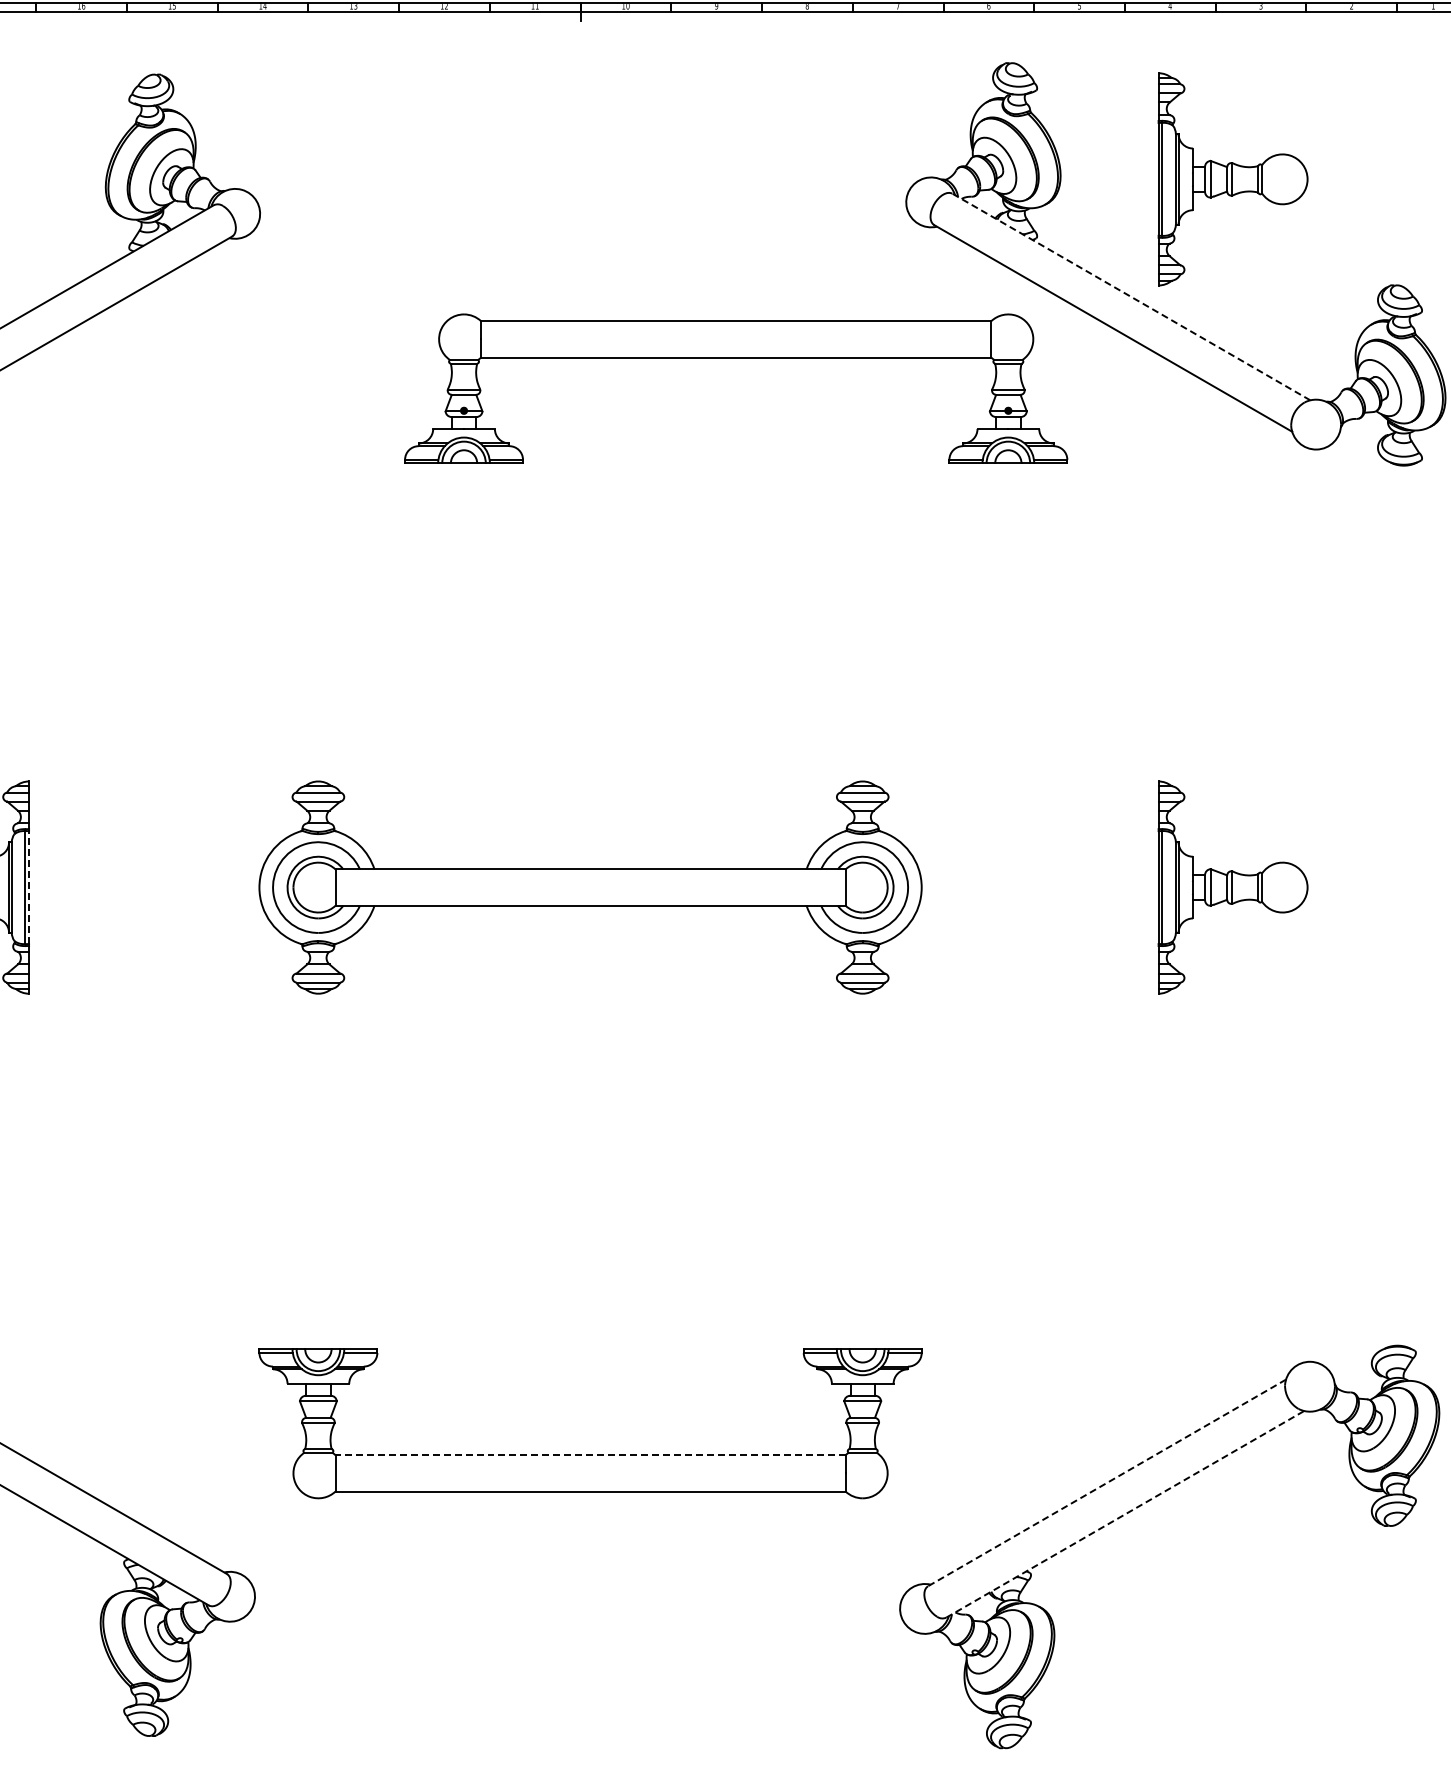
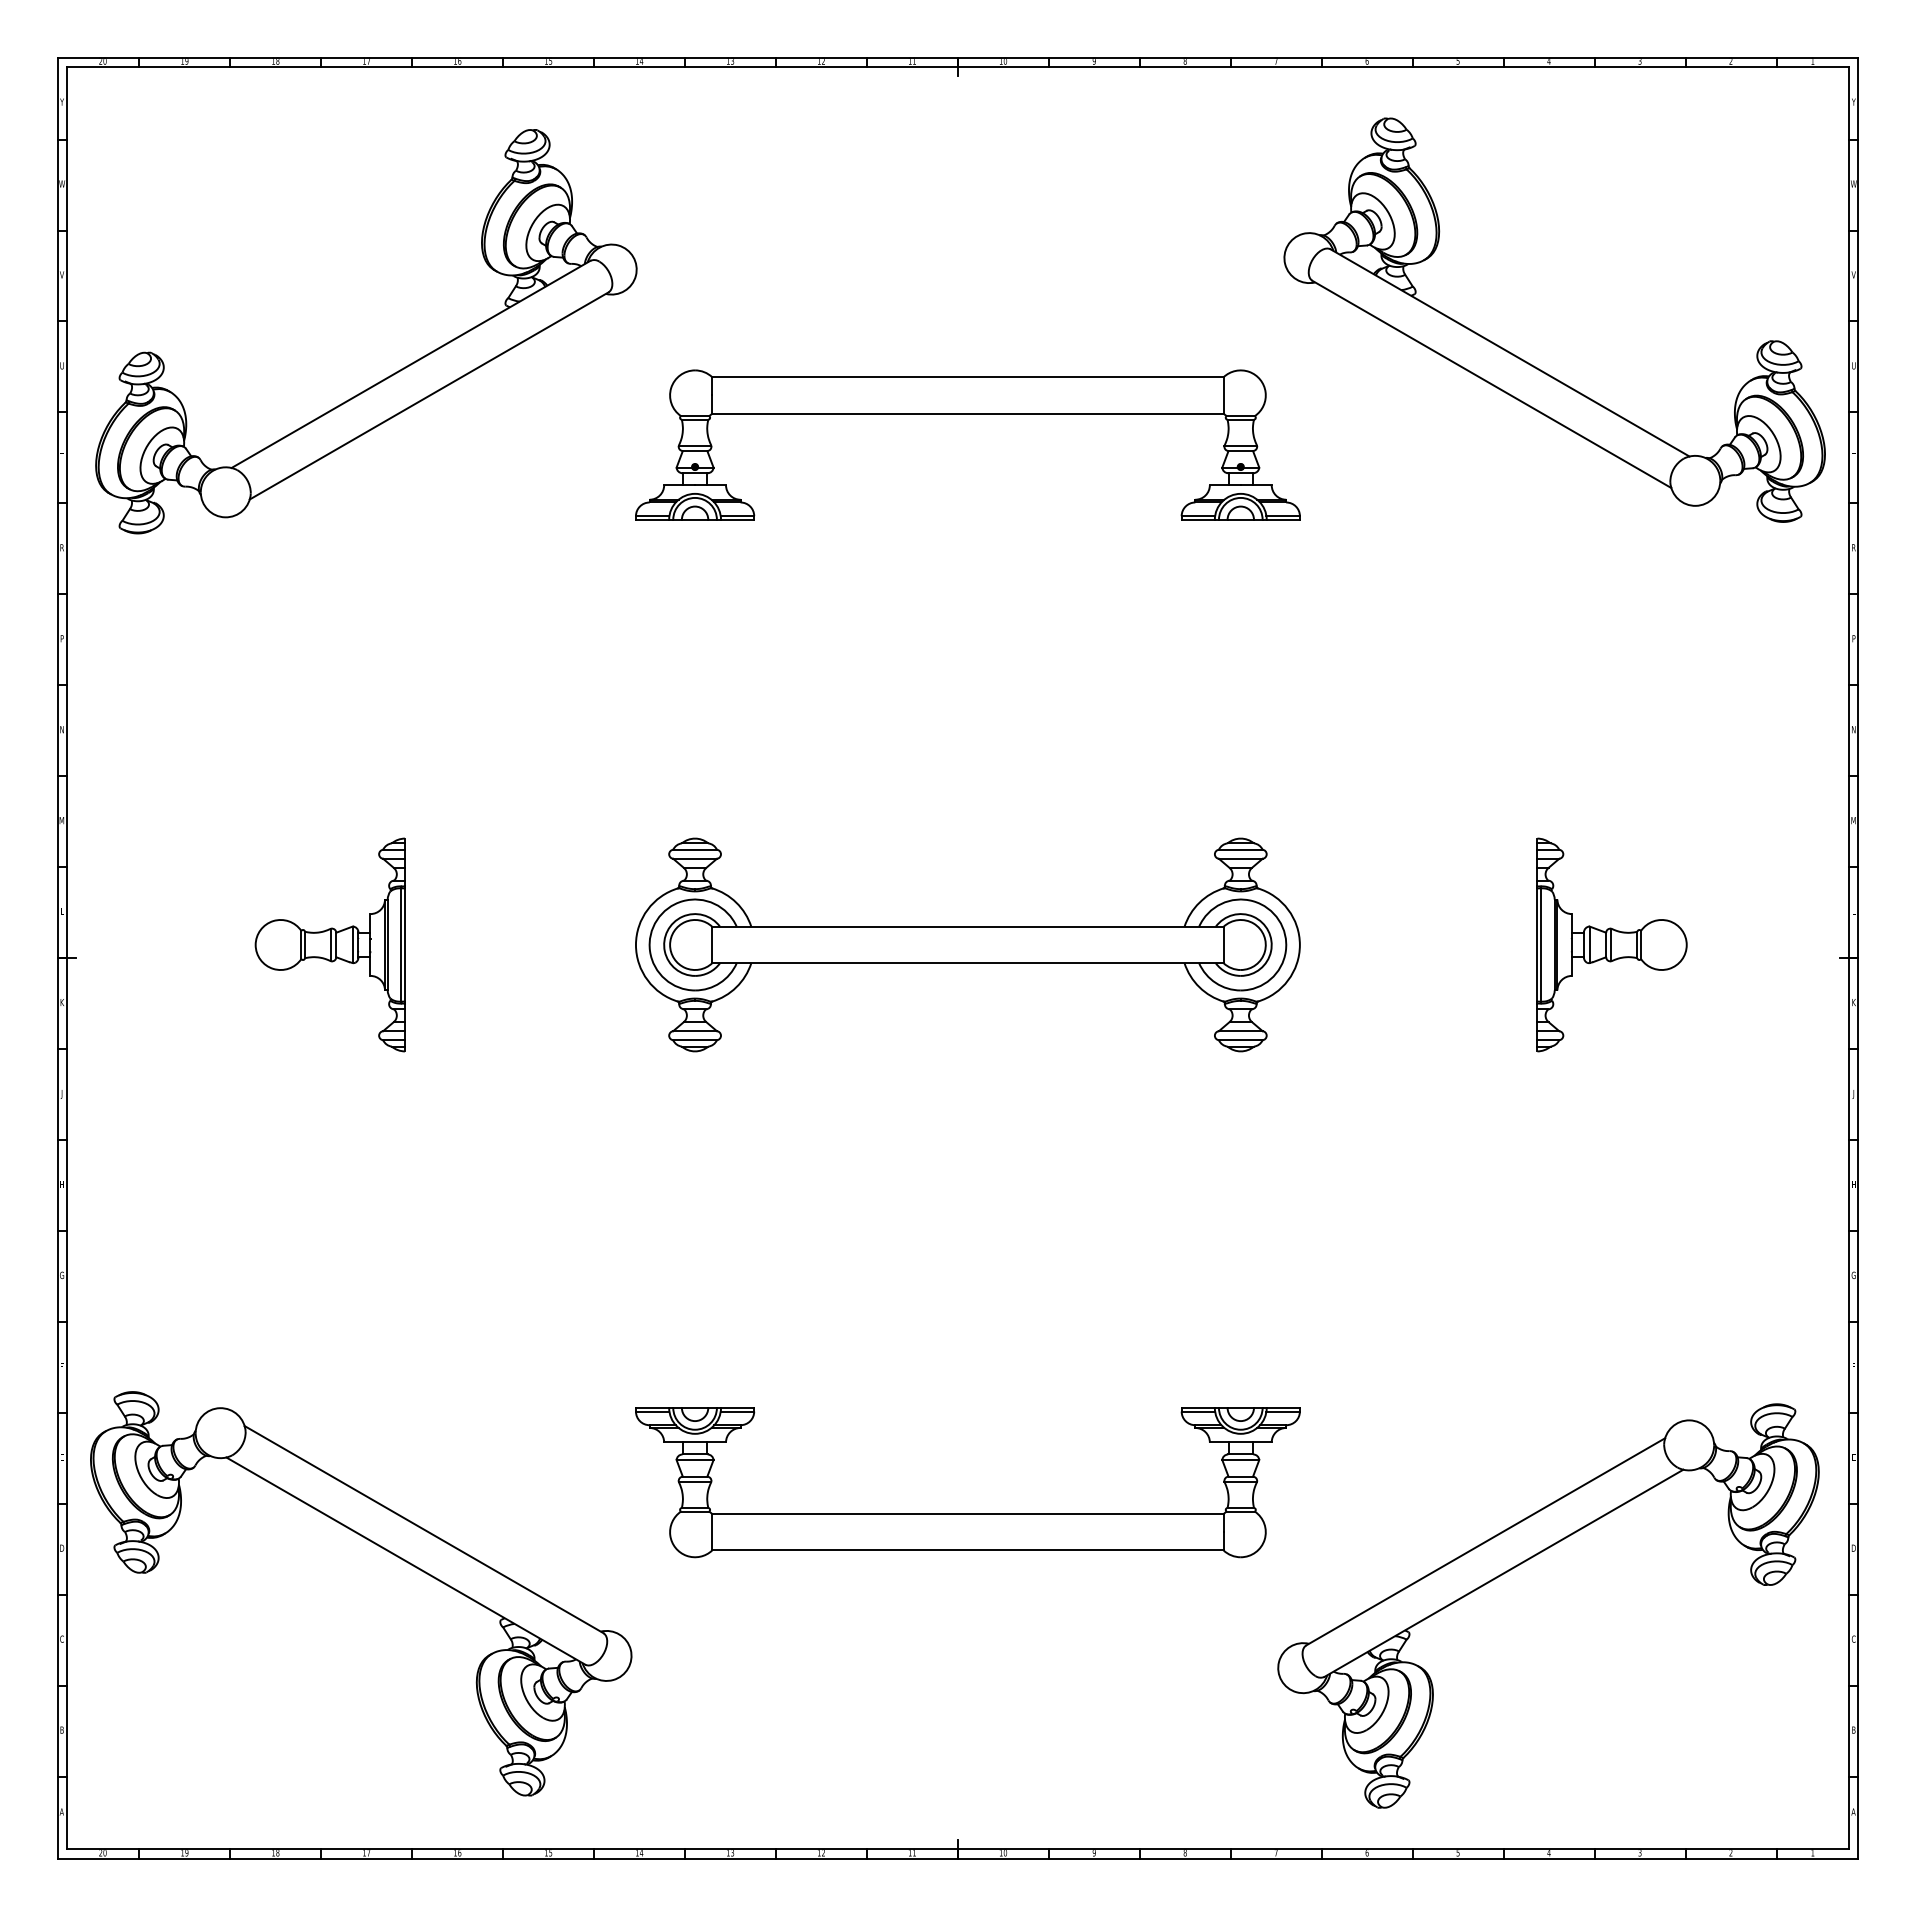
part: (1232, 178) -> (1611, 234), removed
line: (1130, 296) -> (1509, 352), dashed -> solid
part: (735, 358) -> (967, 414), moved
line: (29, 888) -> (405, 945), dashed -> solid
line: (590, 1455) -> (967, 1514), dashed -> solid
line: (1106, 1483) -> (1485, 1542), dashed -> solid
line: (1125, 1514) -> (1504, 1573), dashed -> solid

